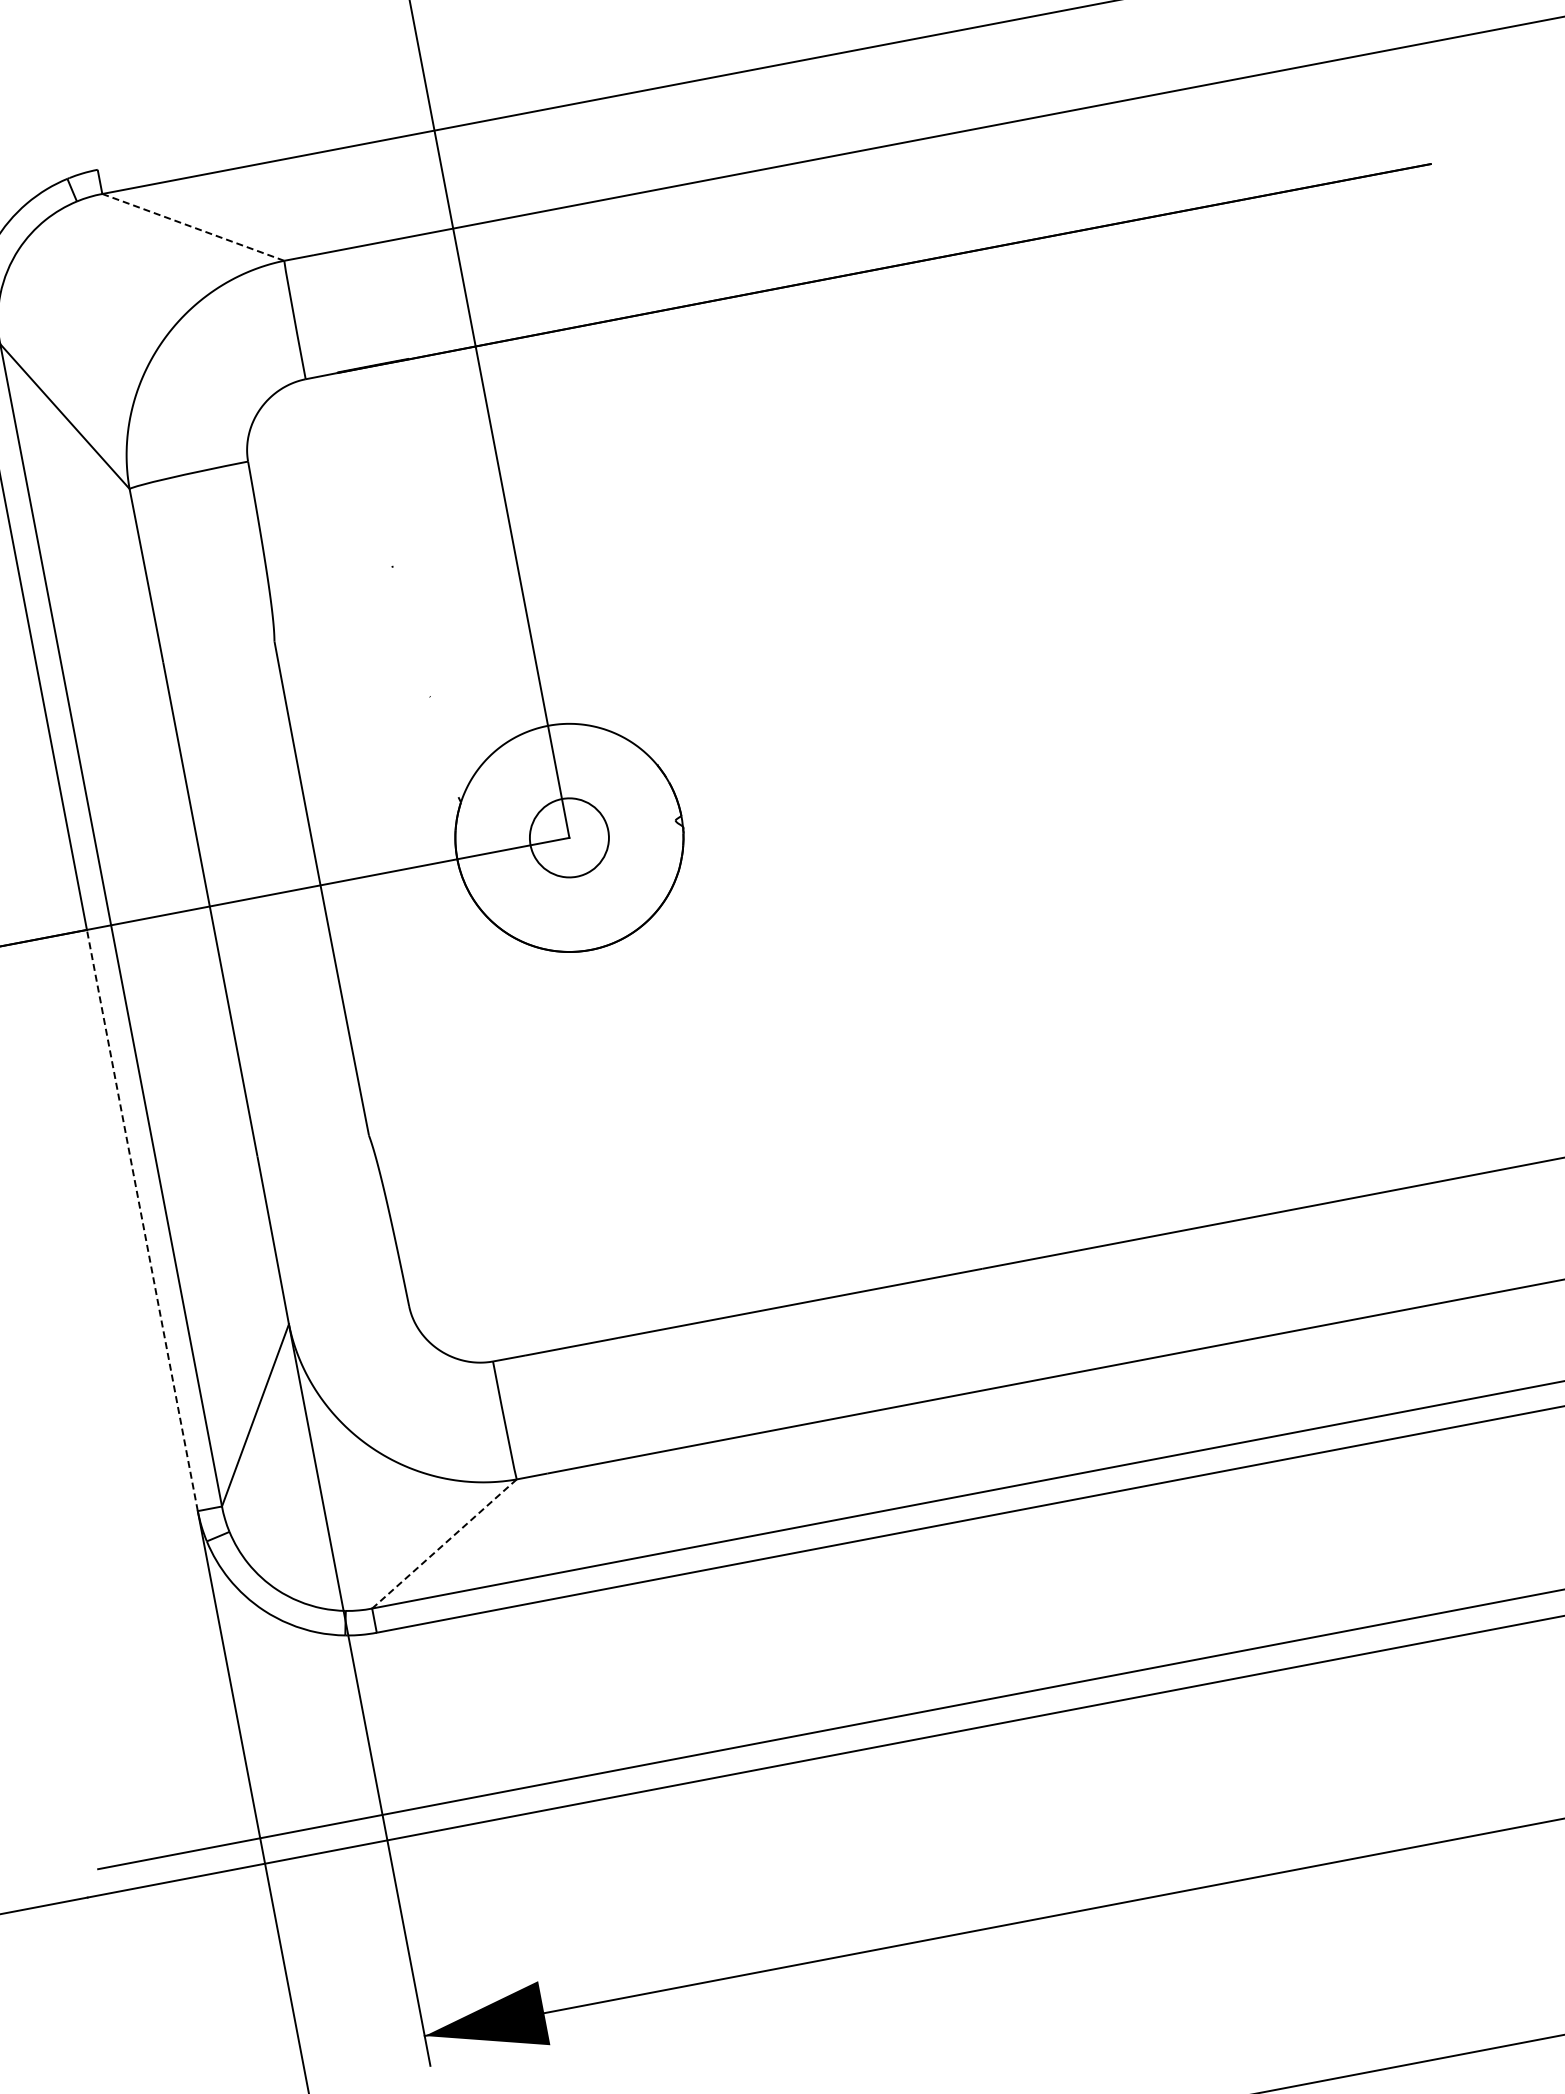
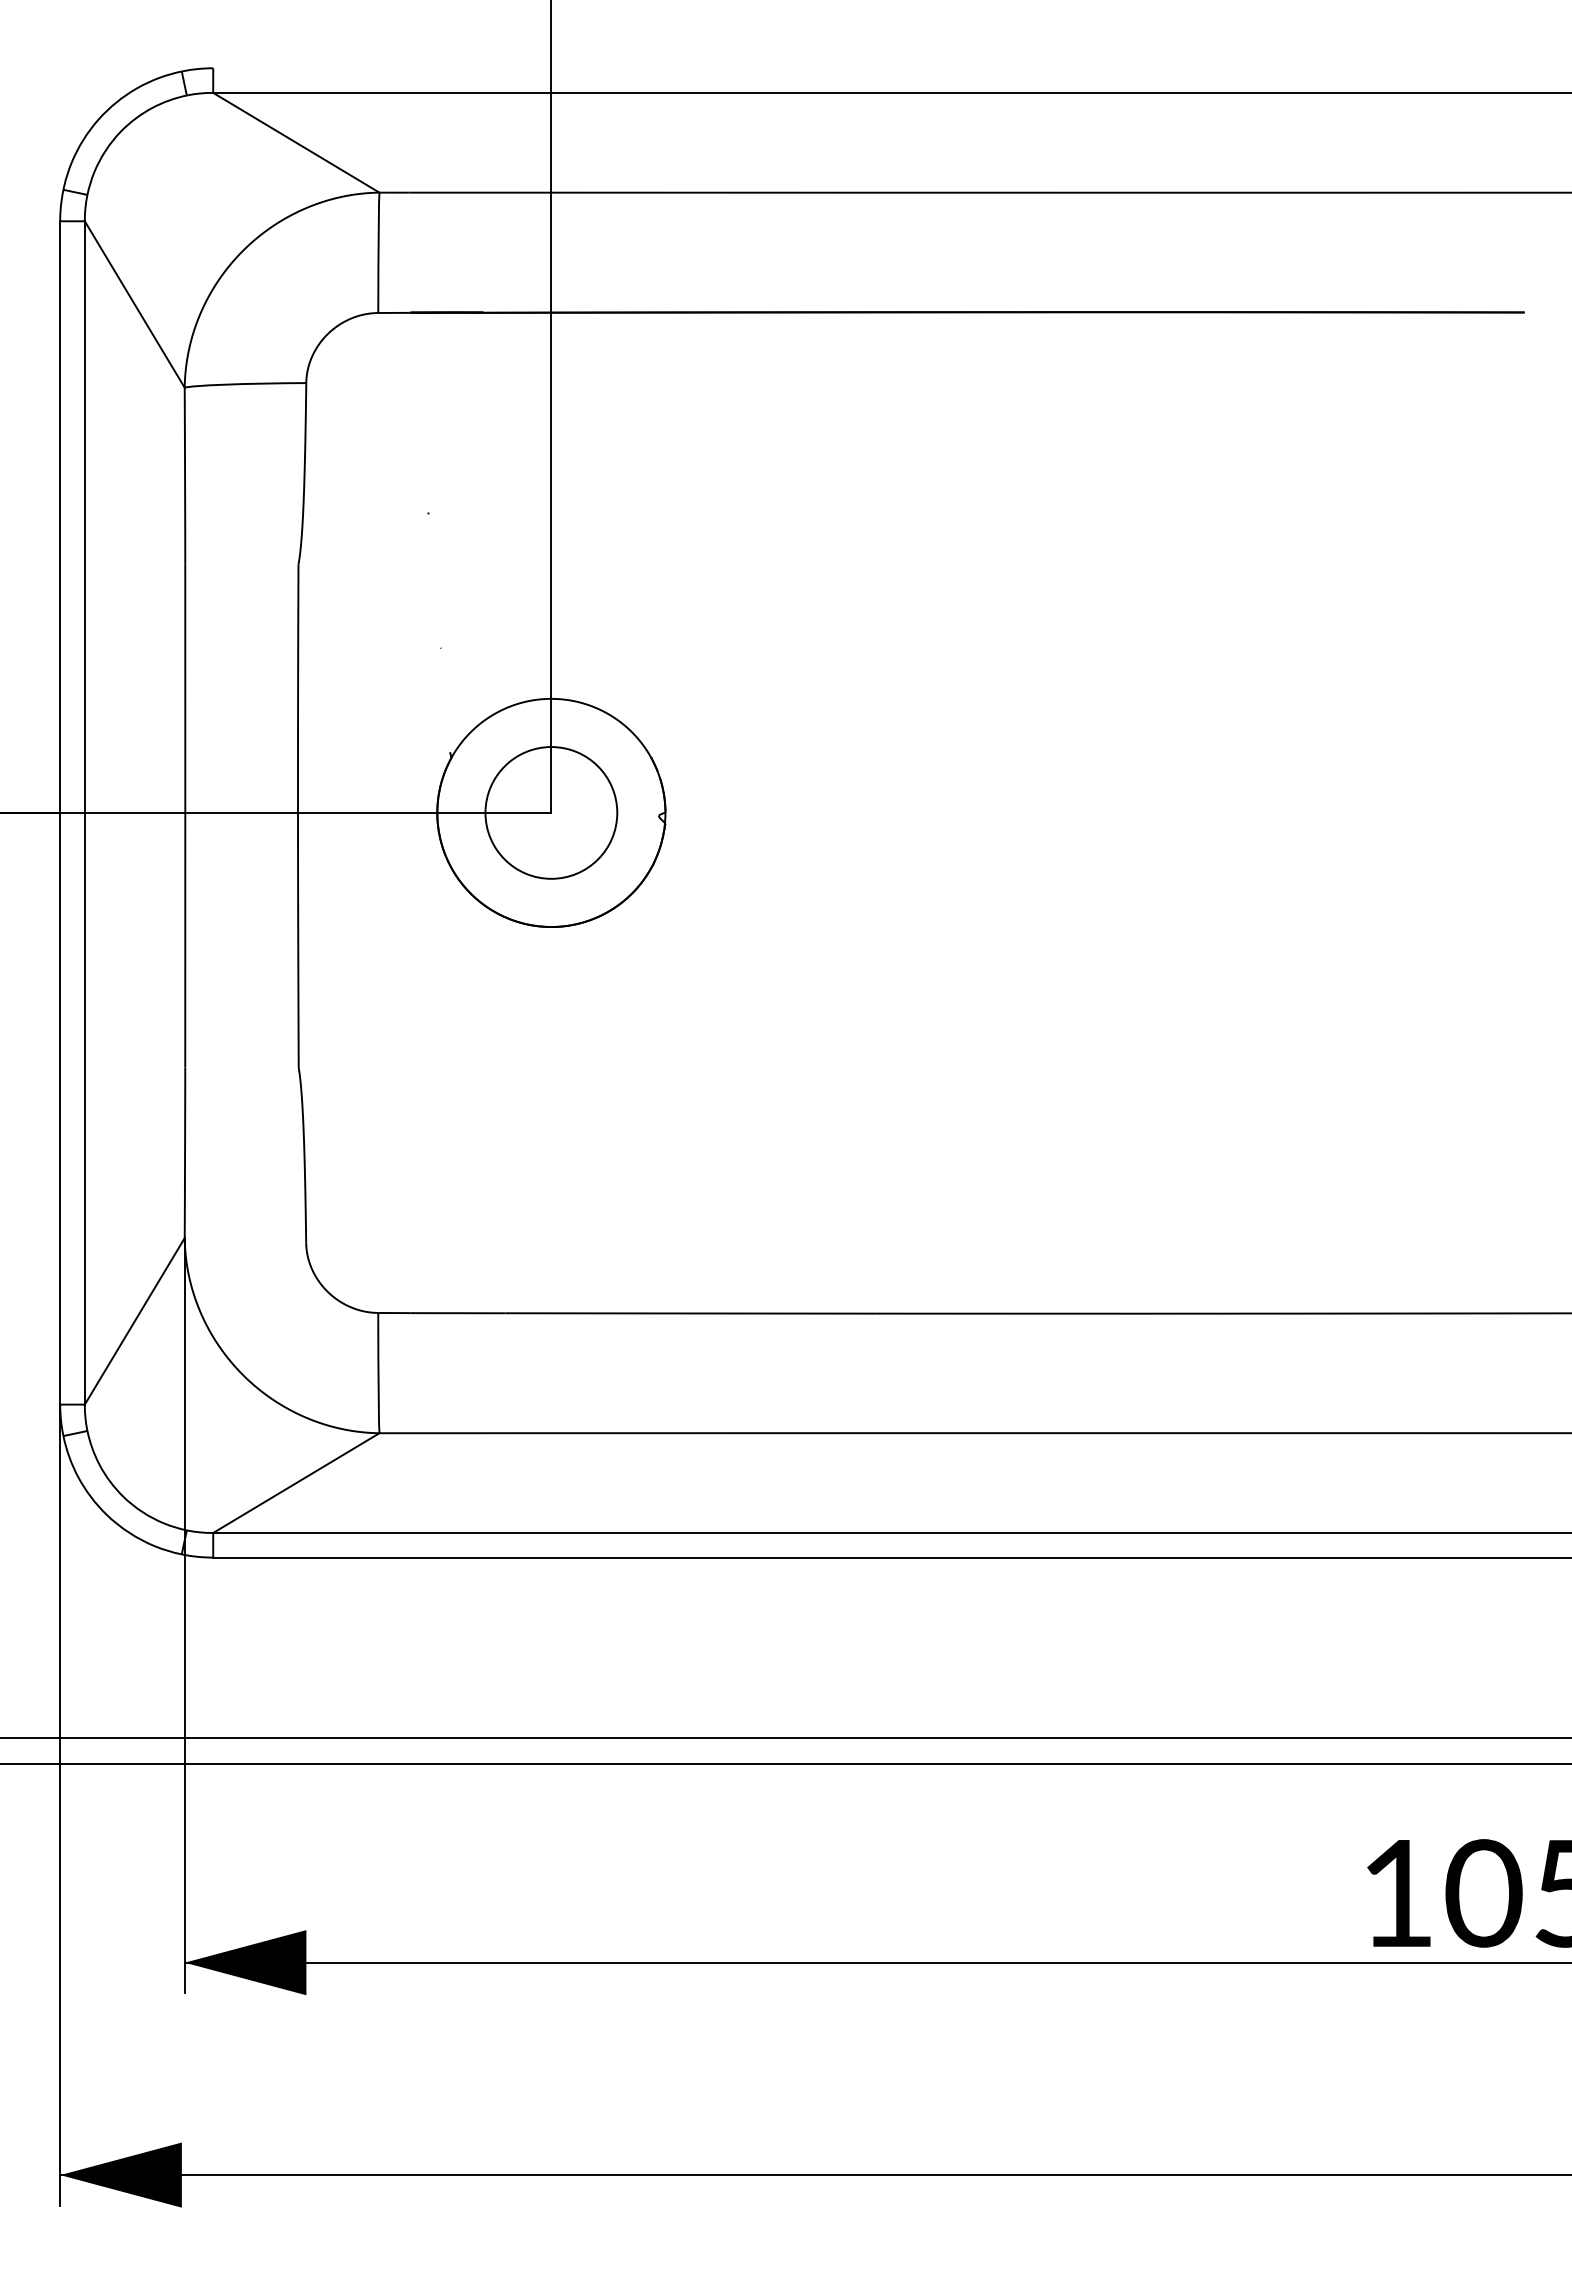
line: (193, 227) -> (296, 142), dashed -> solid
circle: (569, 837) -> (551, 812), size x1.67
line: (142, 1220) -> (60, 1108), dashed -> solid
line: (444, 1544) -> (296, 1483), dashed -> solid

